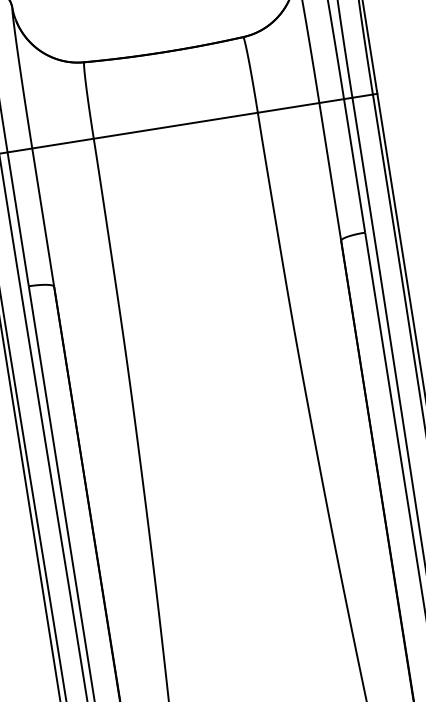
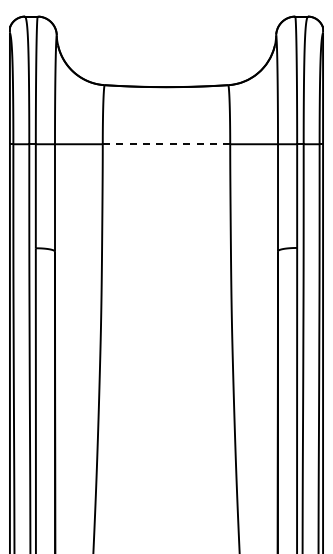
line: (175, 126) -> (166, 144), solid -> dashed

